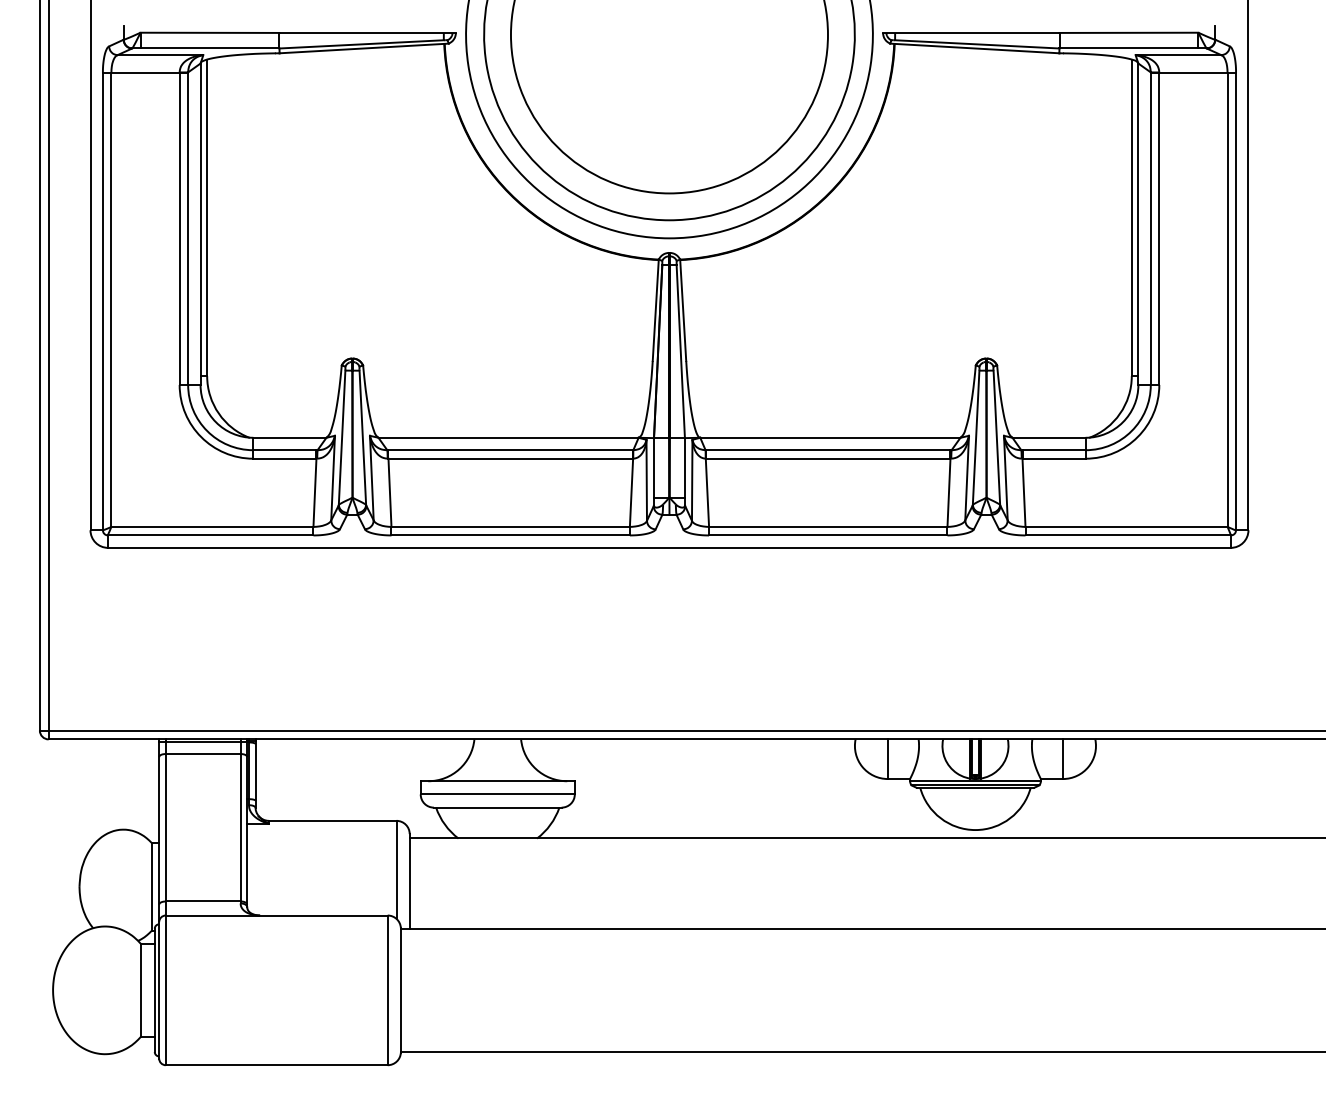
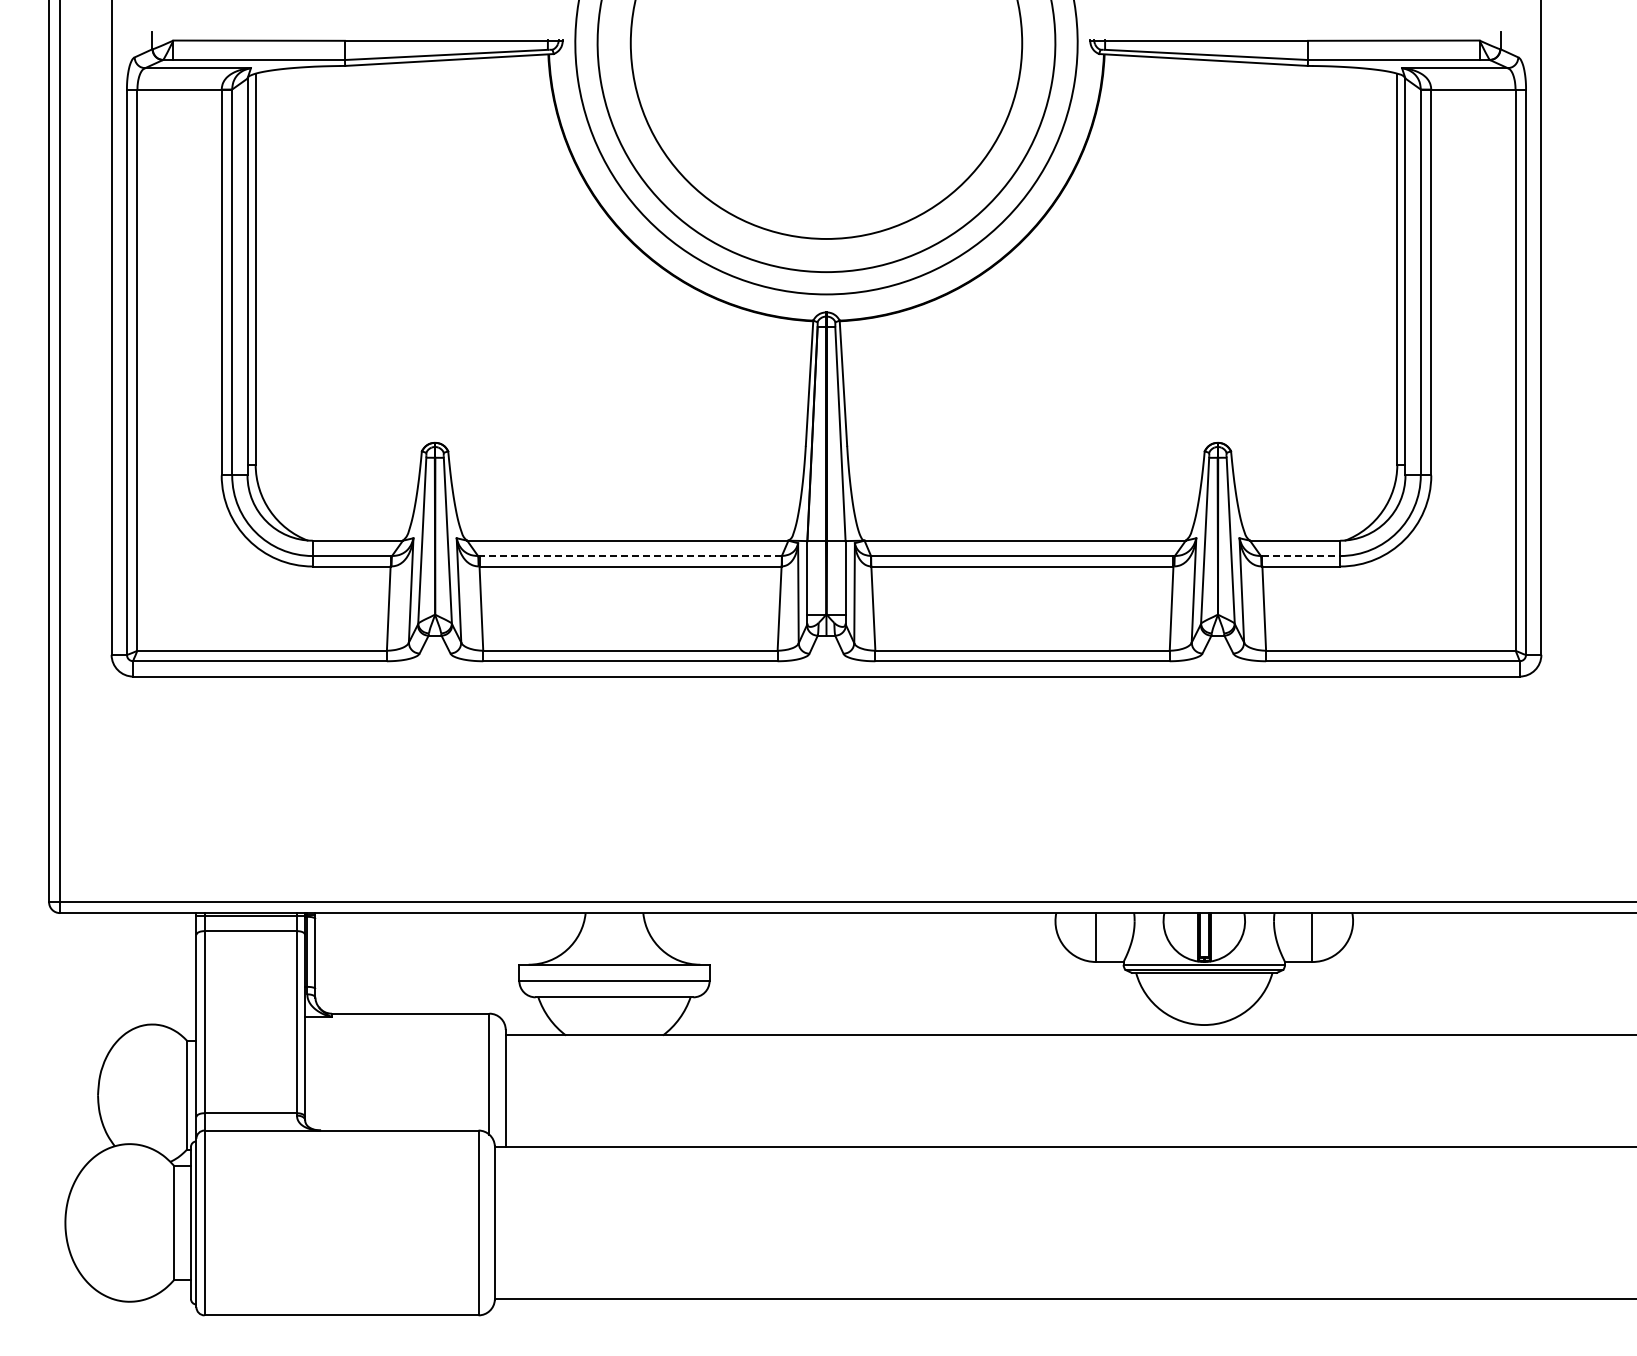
line: (510, 450) -> (630, 556), solid -> dashed
line: (1054, 450) -> (1301, 556), solid -> dashed

